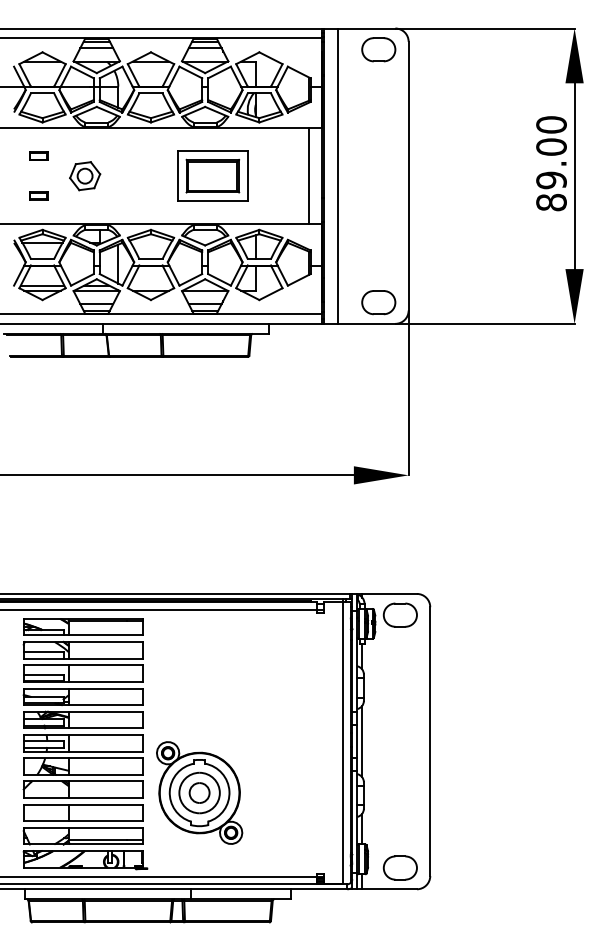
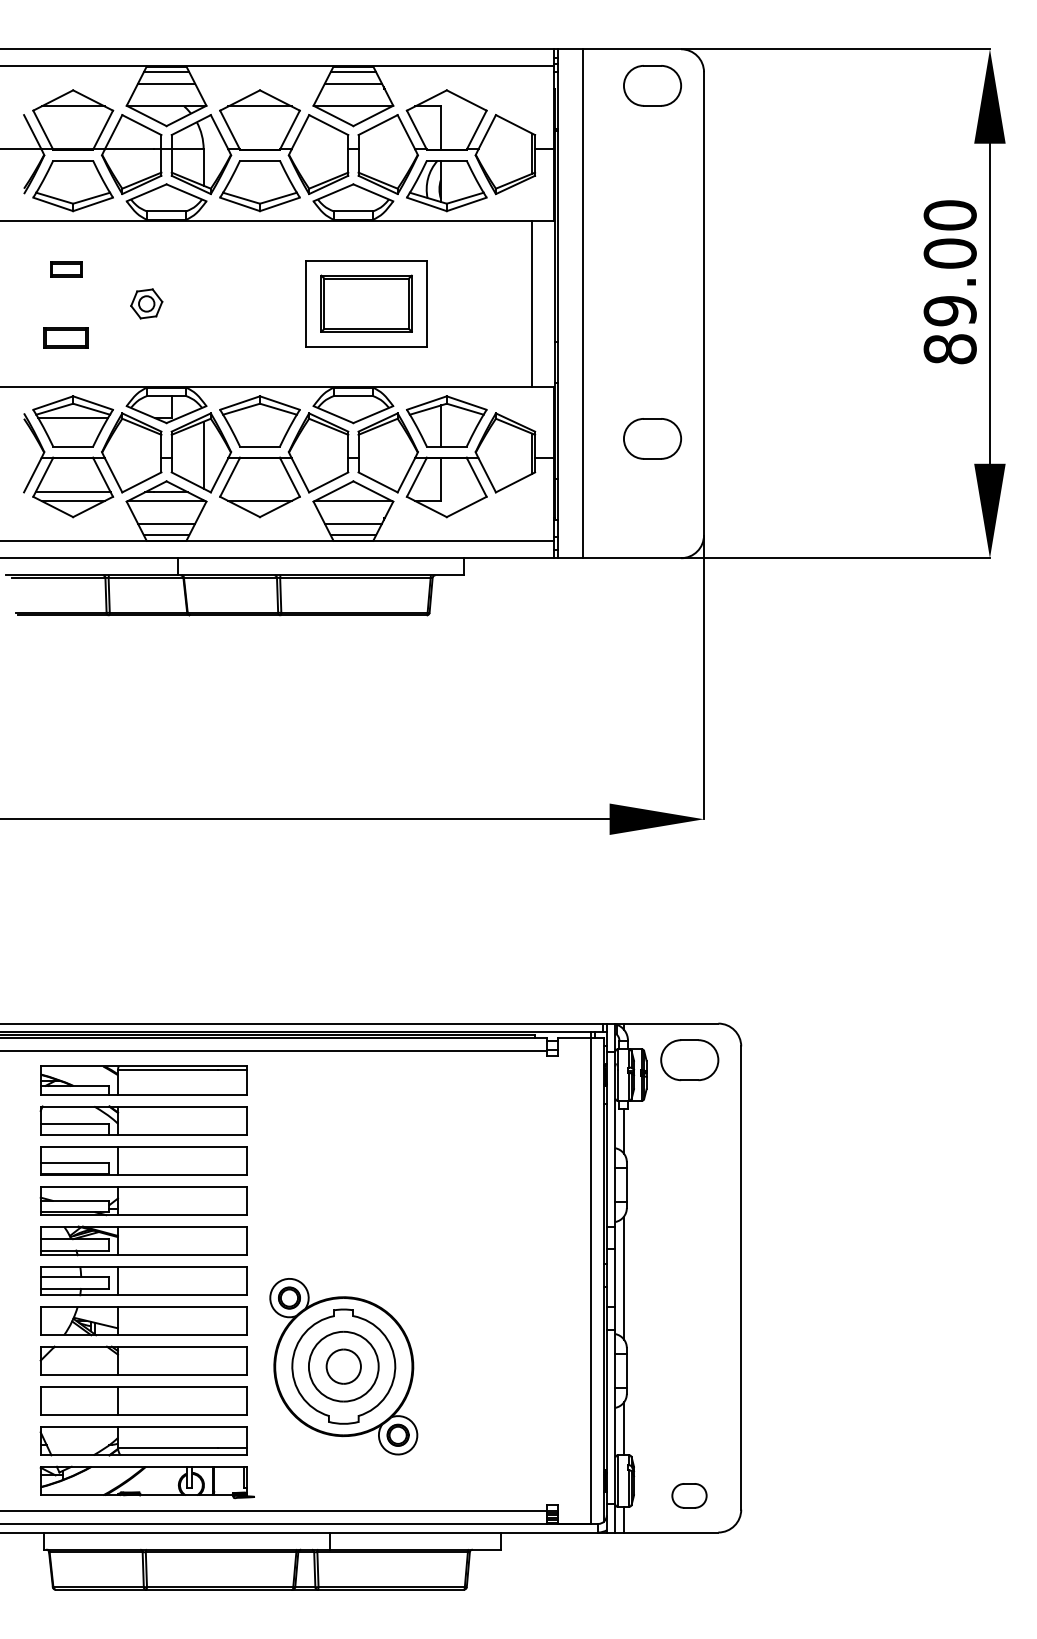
part: (85, 176) -> (147, 304), size x0.6
part: (38, 195) -> (66, 337), size x1.4
part: (378, 302) -> (652, 438), moved
part: (399, 867) -> (688, 1494), size x0.6

